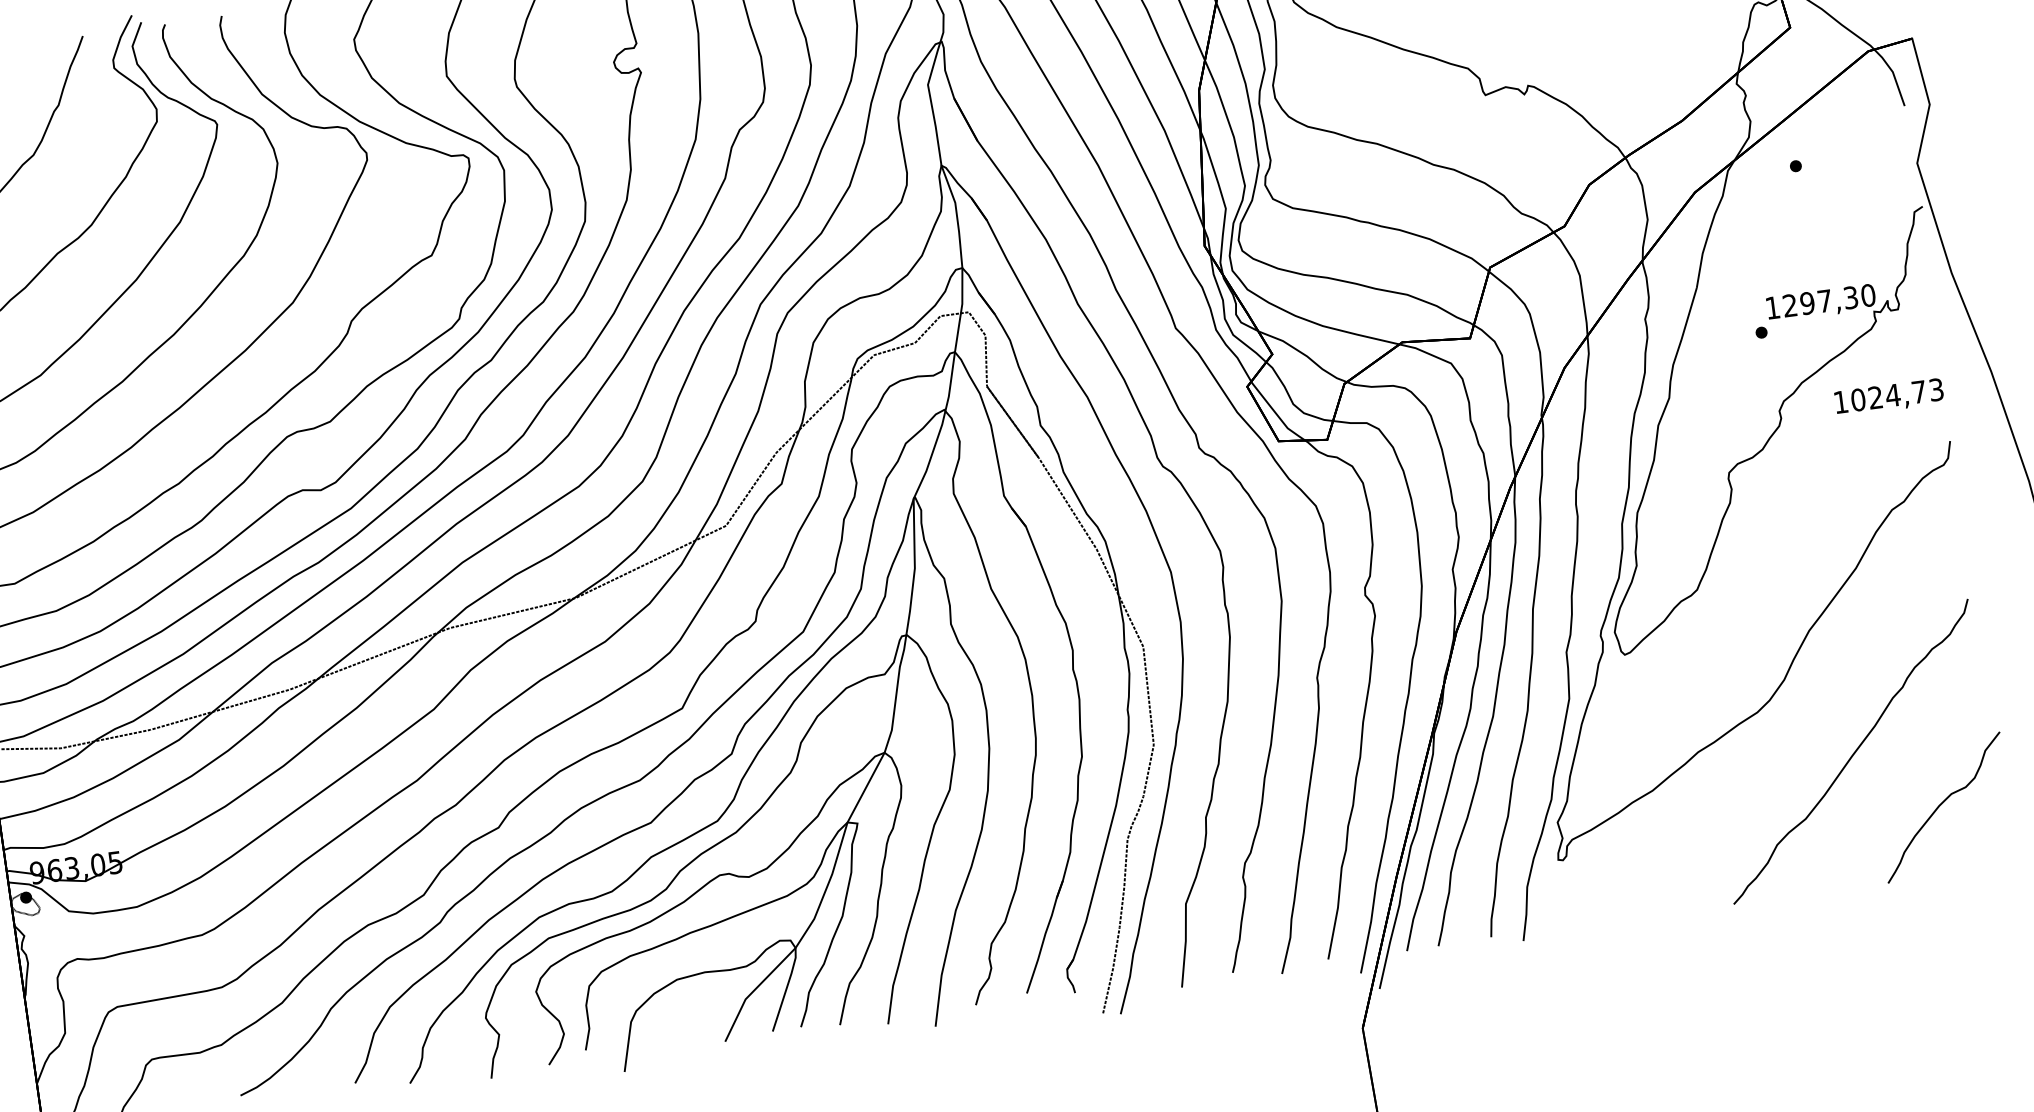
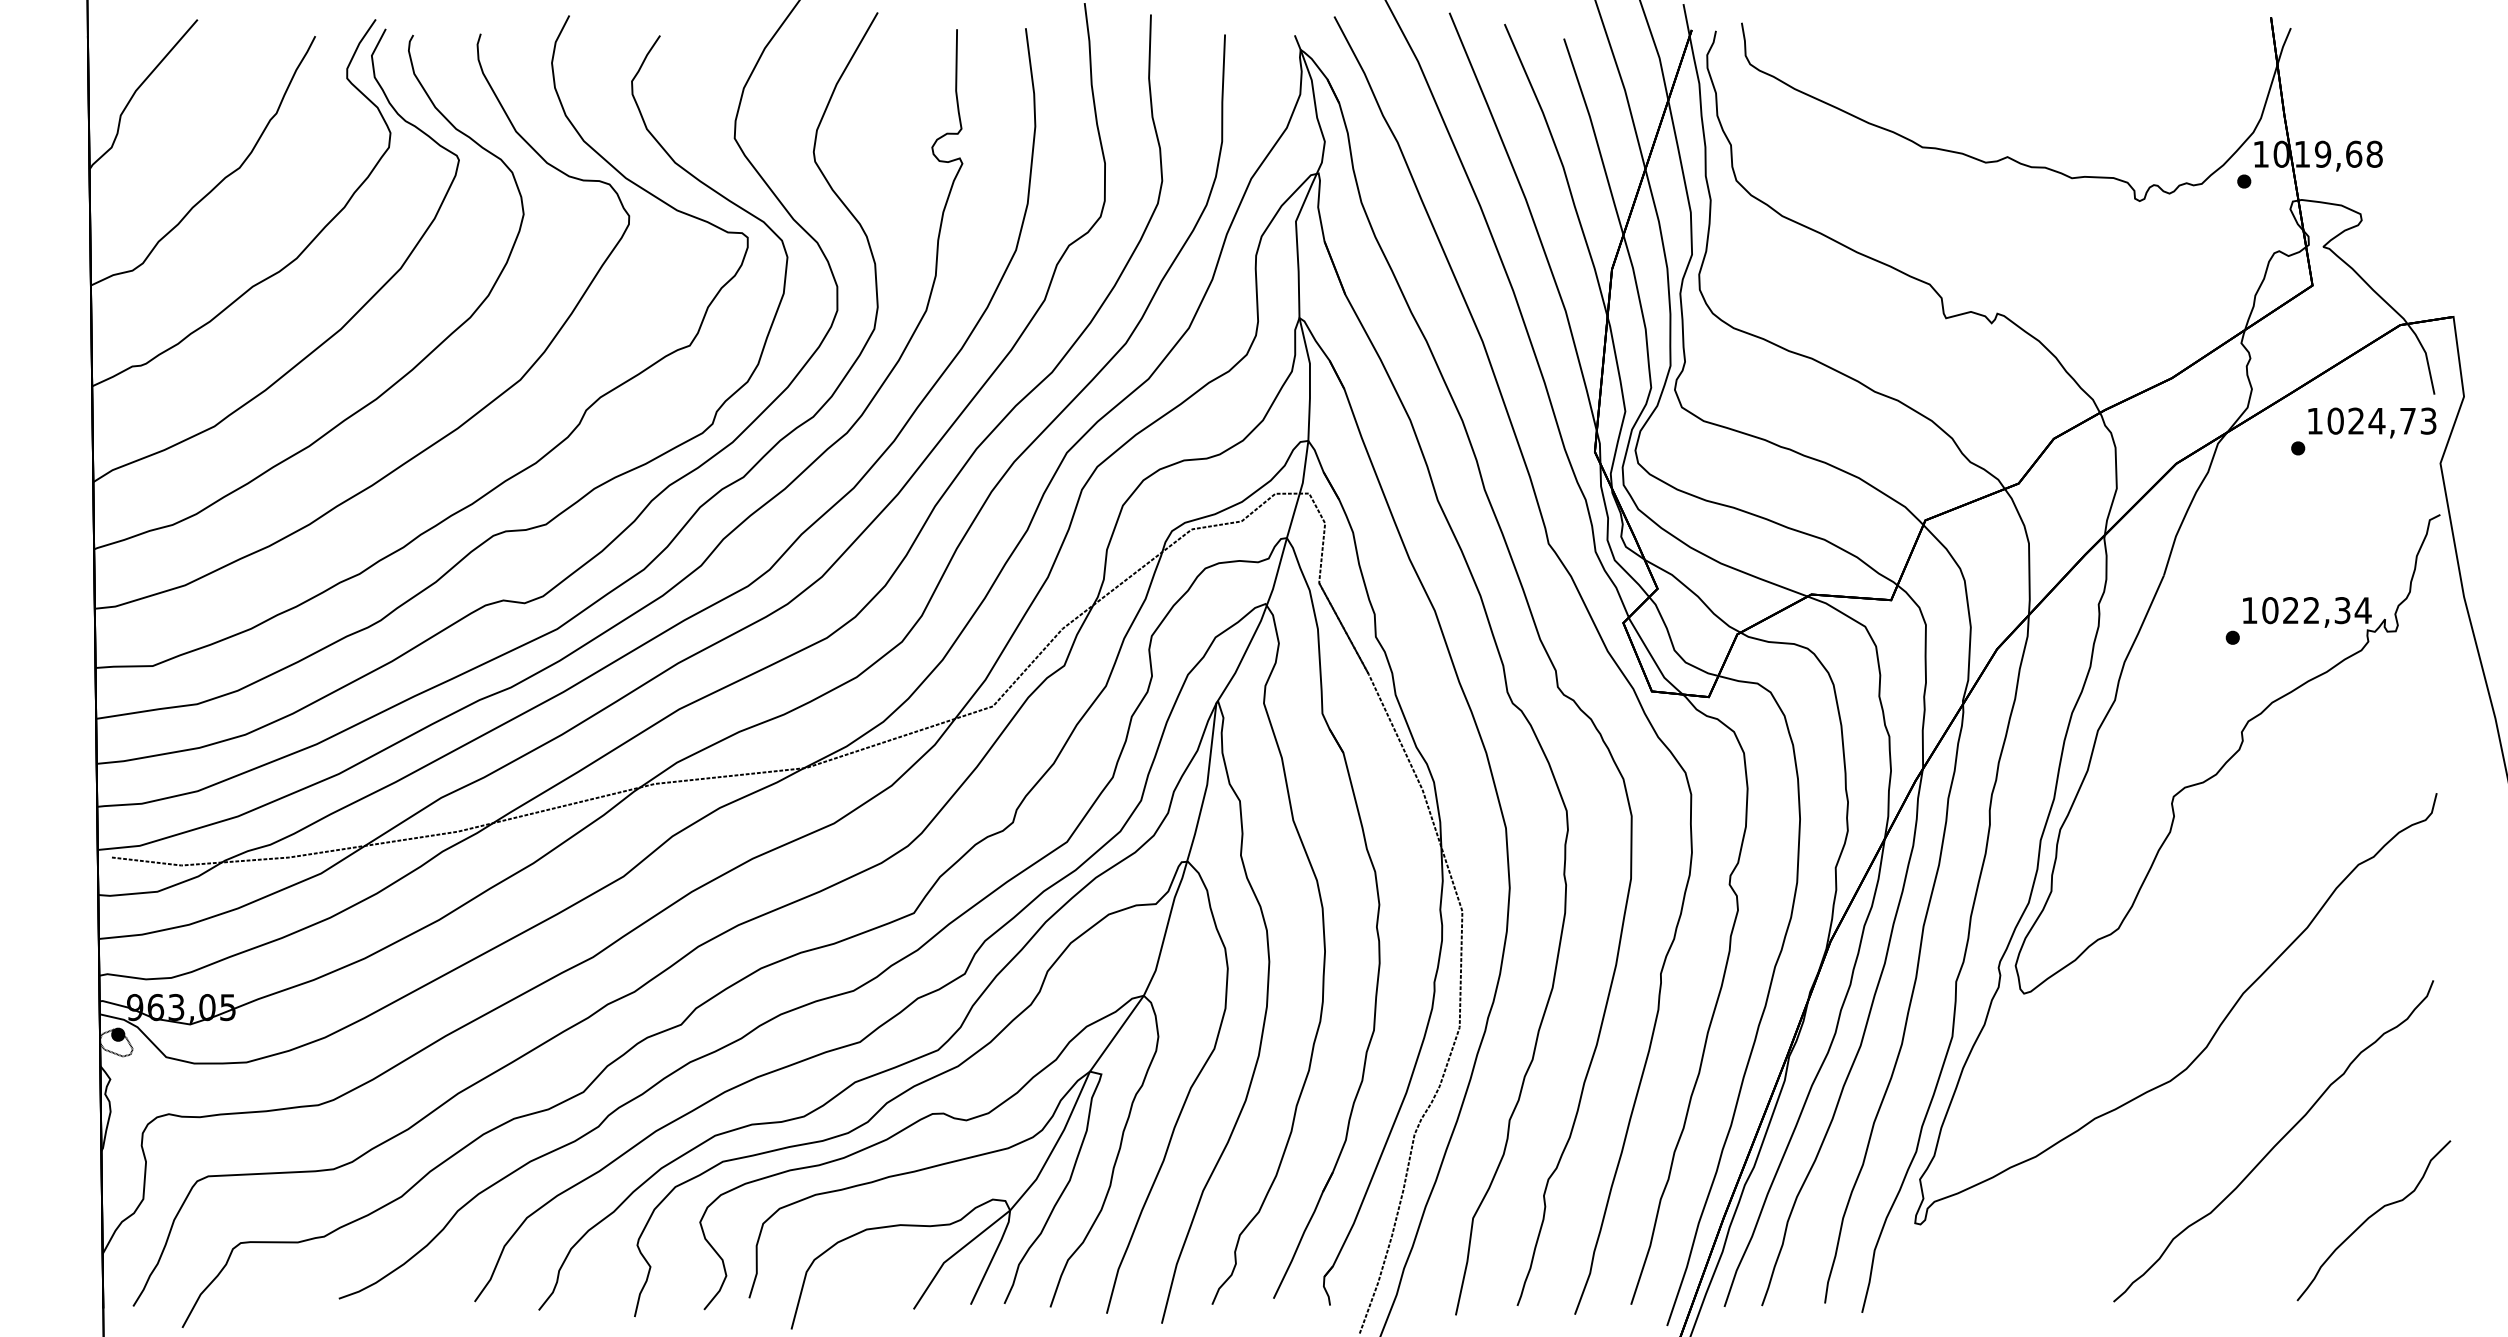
text: (1829, 300) -> (2316, 610), 1297,30 -> 1022,34
text: (1889, 397) -> (2372, 422), moved

